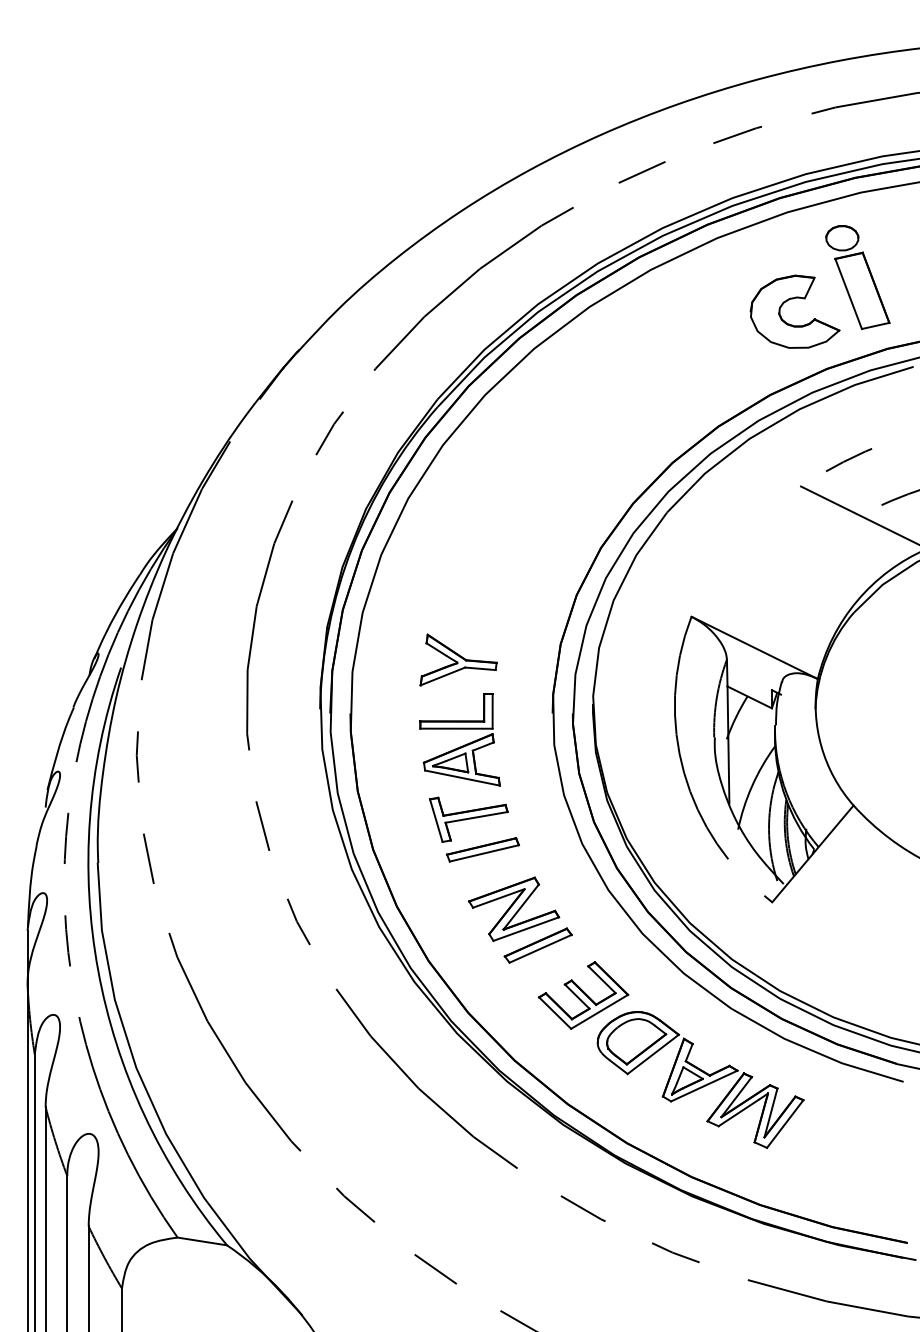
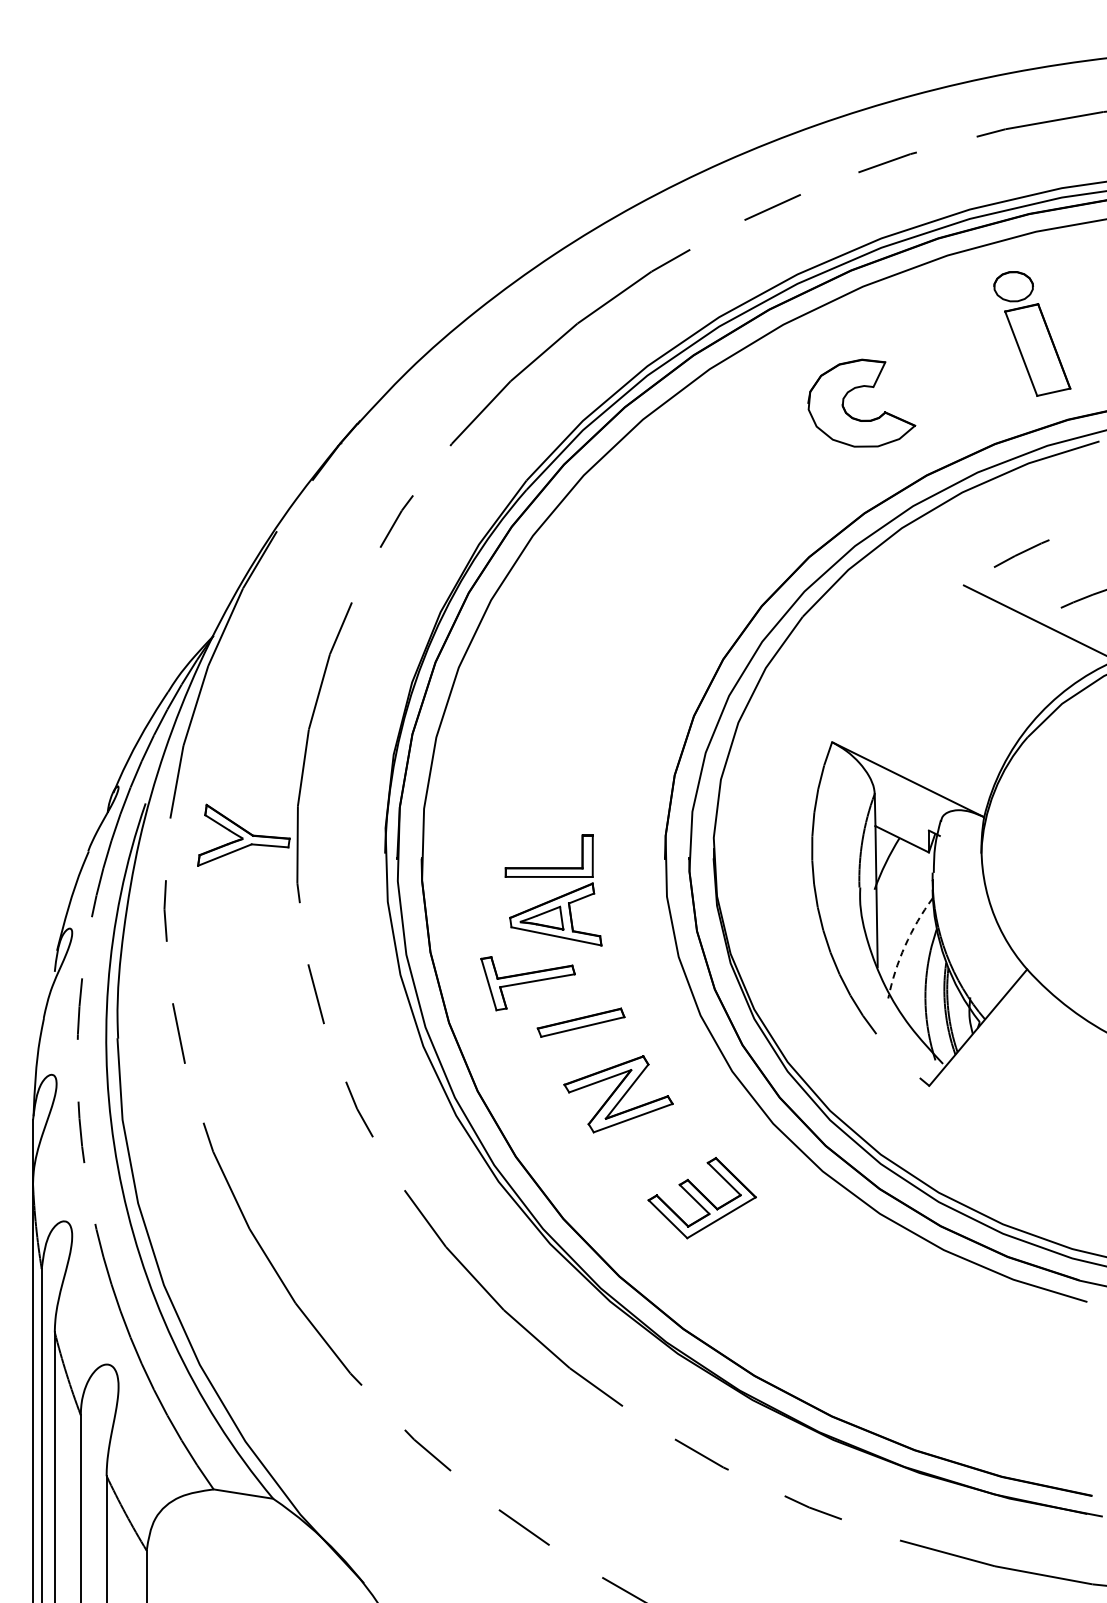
part: (792, 299) -> (858, 388), moved
part: (458, 659) -> (243, 834), moved
arc: (752, 785) -> (905, 945), solid -> dashed
part: (468, 819) -> (527, 983), moved
part: (538, 945) -> (647, 1137), removed
part: (700, 1079) -> (842, 1299), removed

